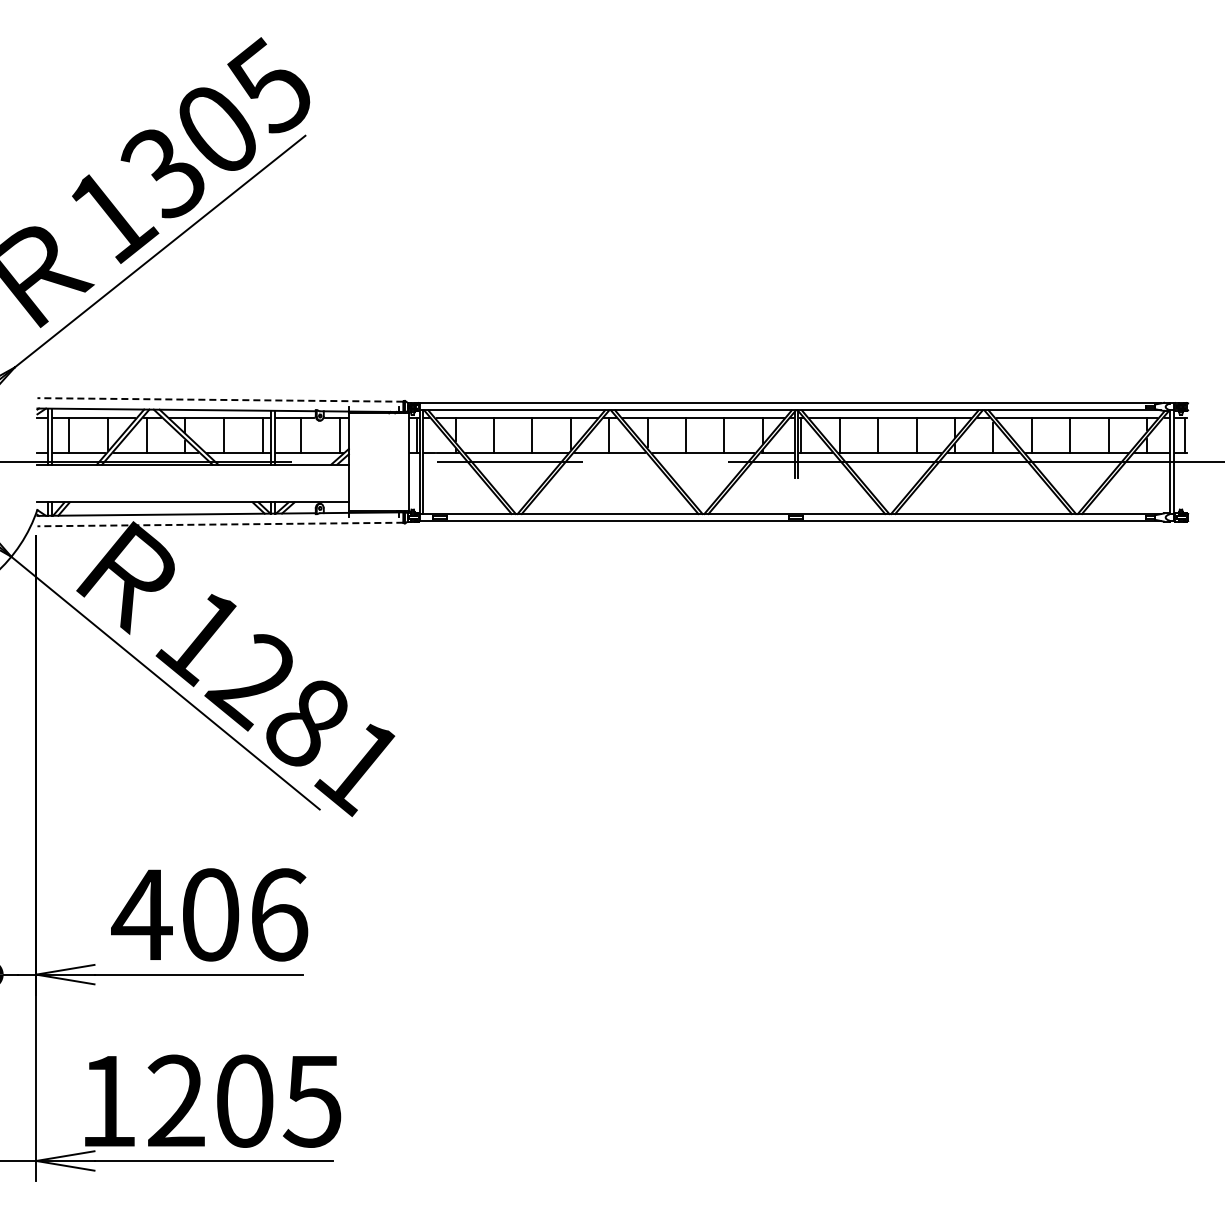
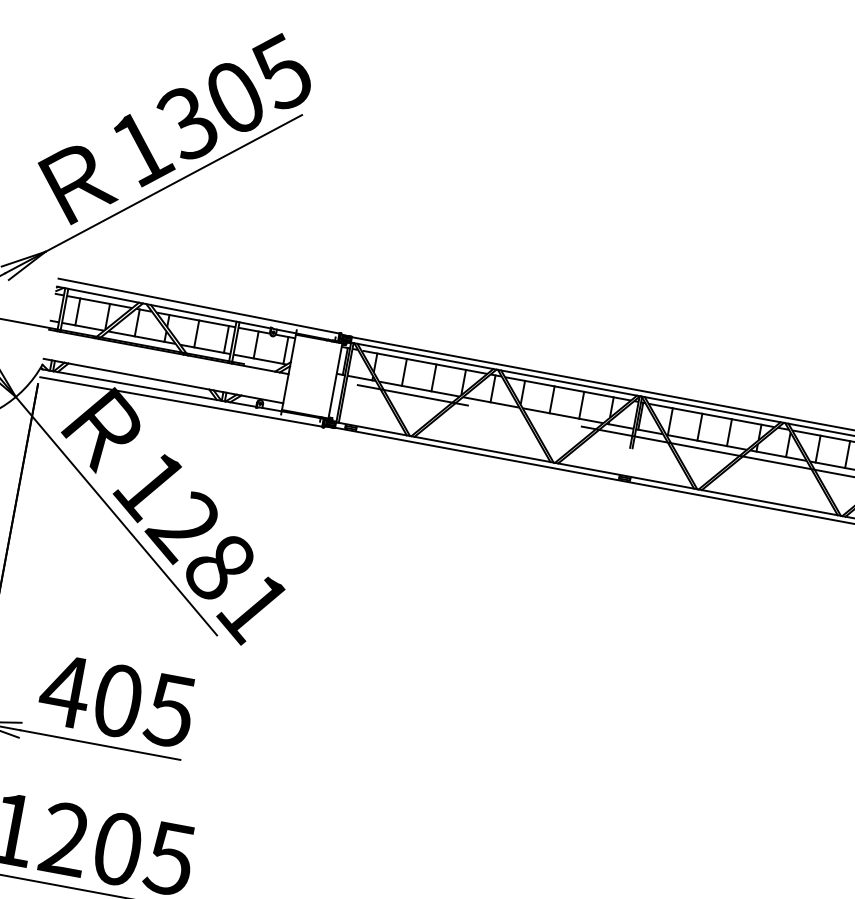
line: (220, 399) -> (199, 305), dashed -> solid
line: (220, 524) -> (181, 401), dashed -> solid
text: (278, 914) -> (170, 710), 406 -> 405

